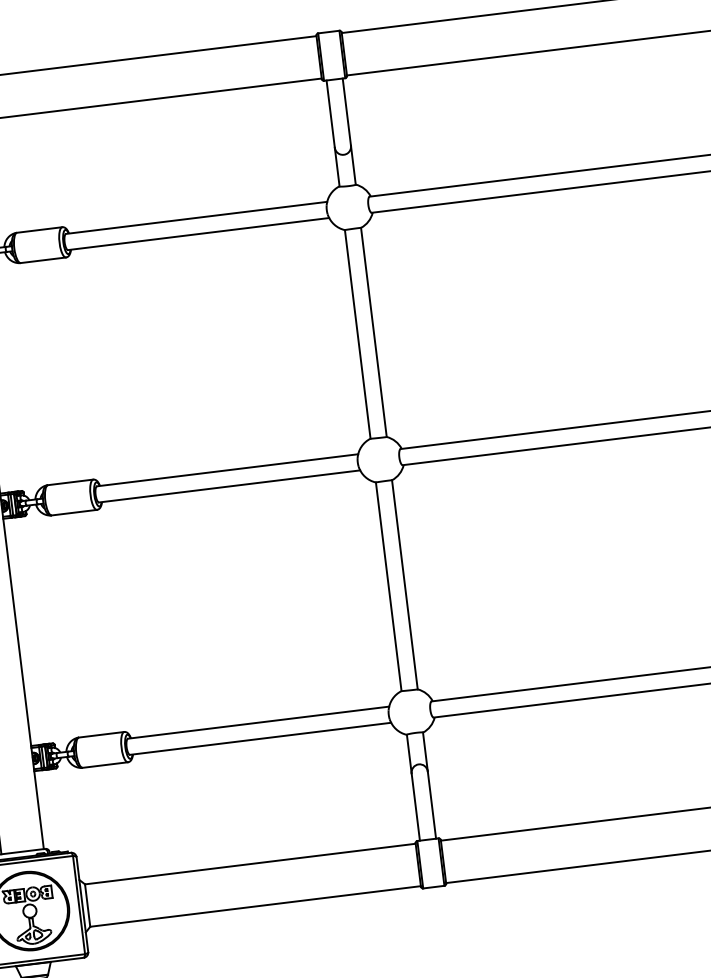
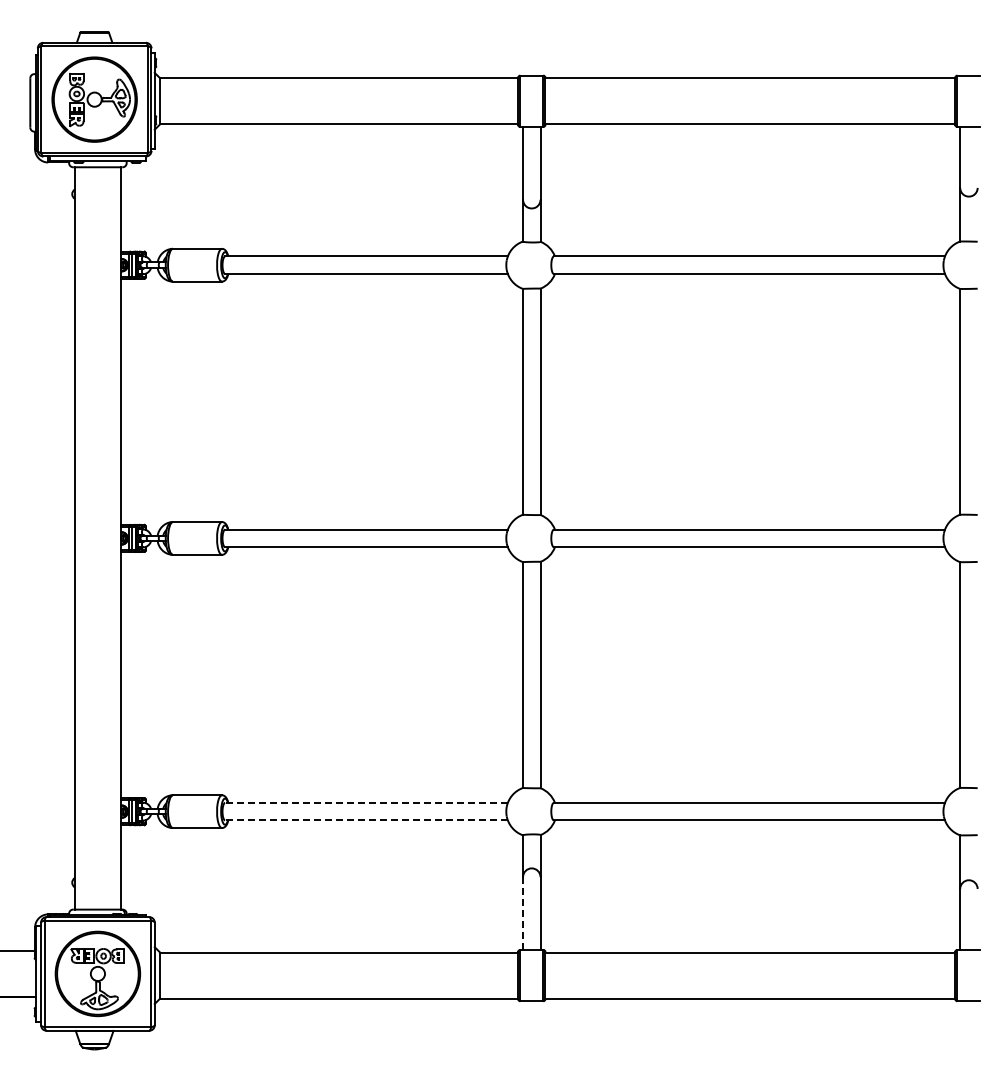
line: (258, 722) -> (366, 802), solid -> dashed
line: (260, 738) -> (366, 820), solid -> dashed
line: (416, 807) -> (523, 914), solid -> dashed

